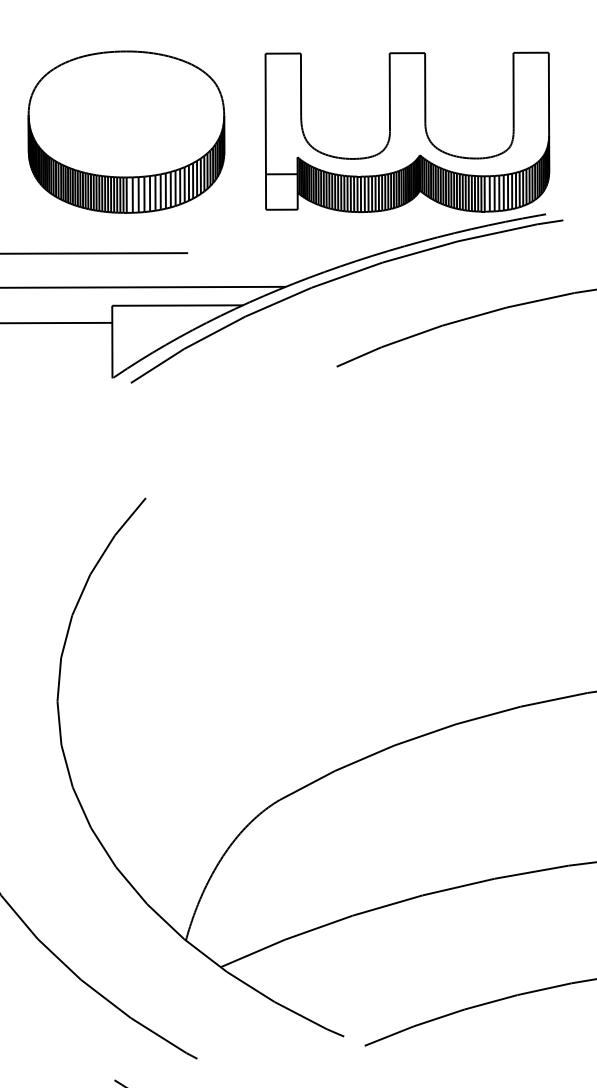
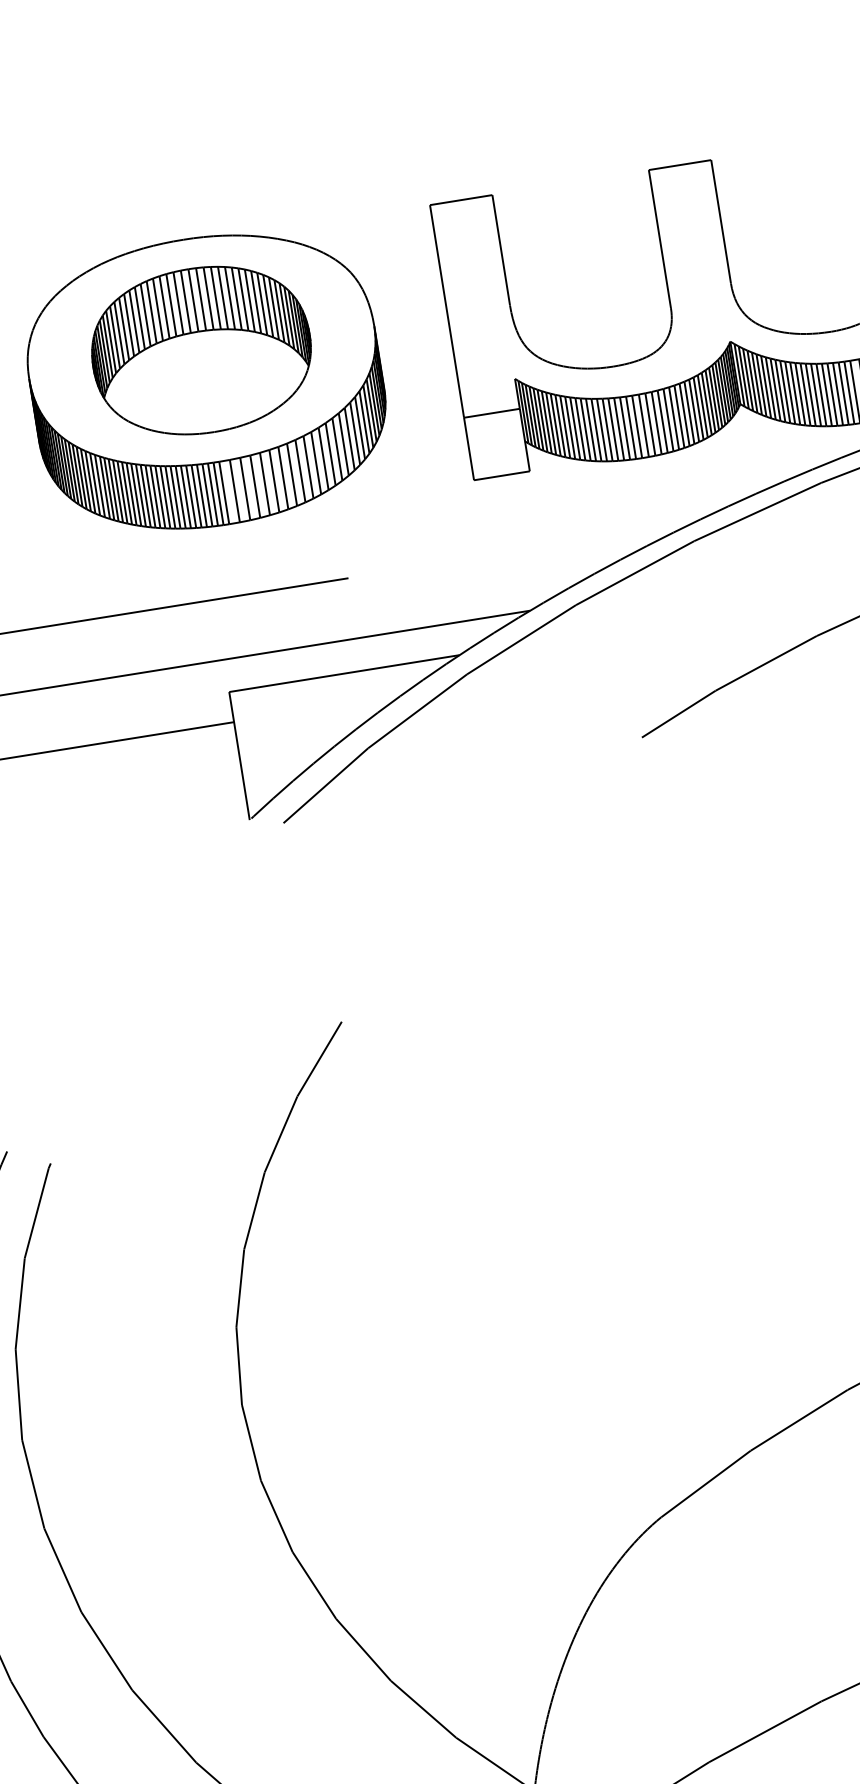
part: (126, 114) -> (201, 350), added

